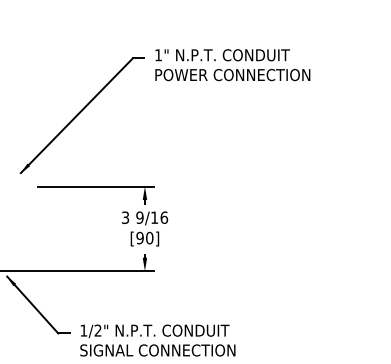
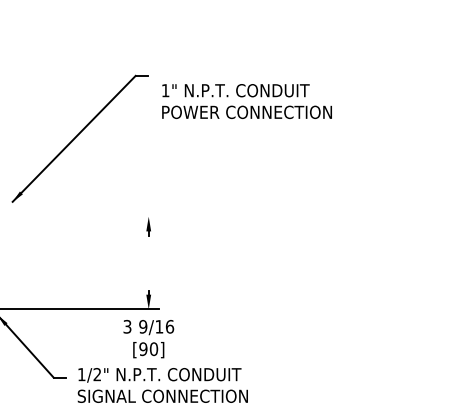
text: (232, 65) -> (246, 101), moved
line: (95, 186) -> (94, 216), removed
text: (144, 229) -> (148, 339), moved

